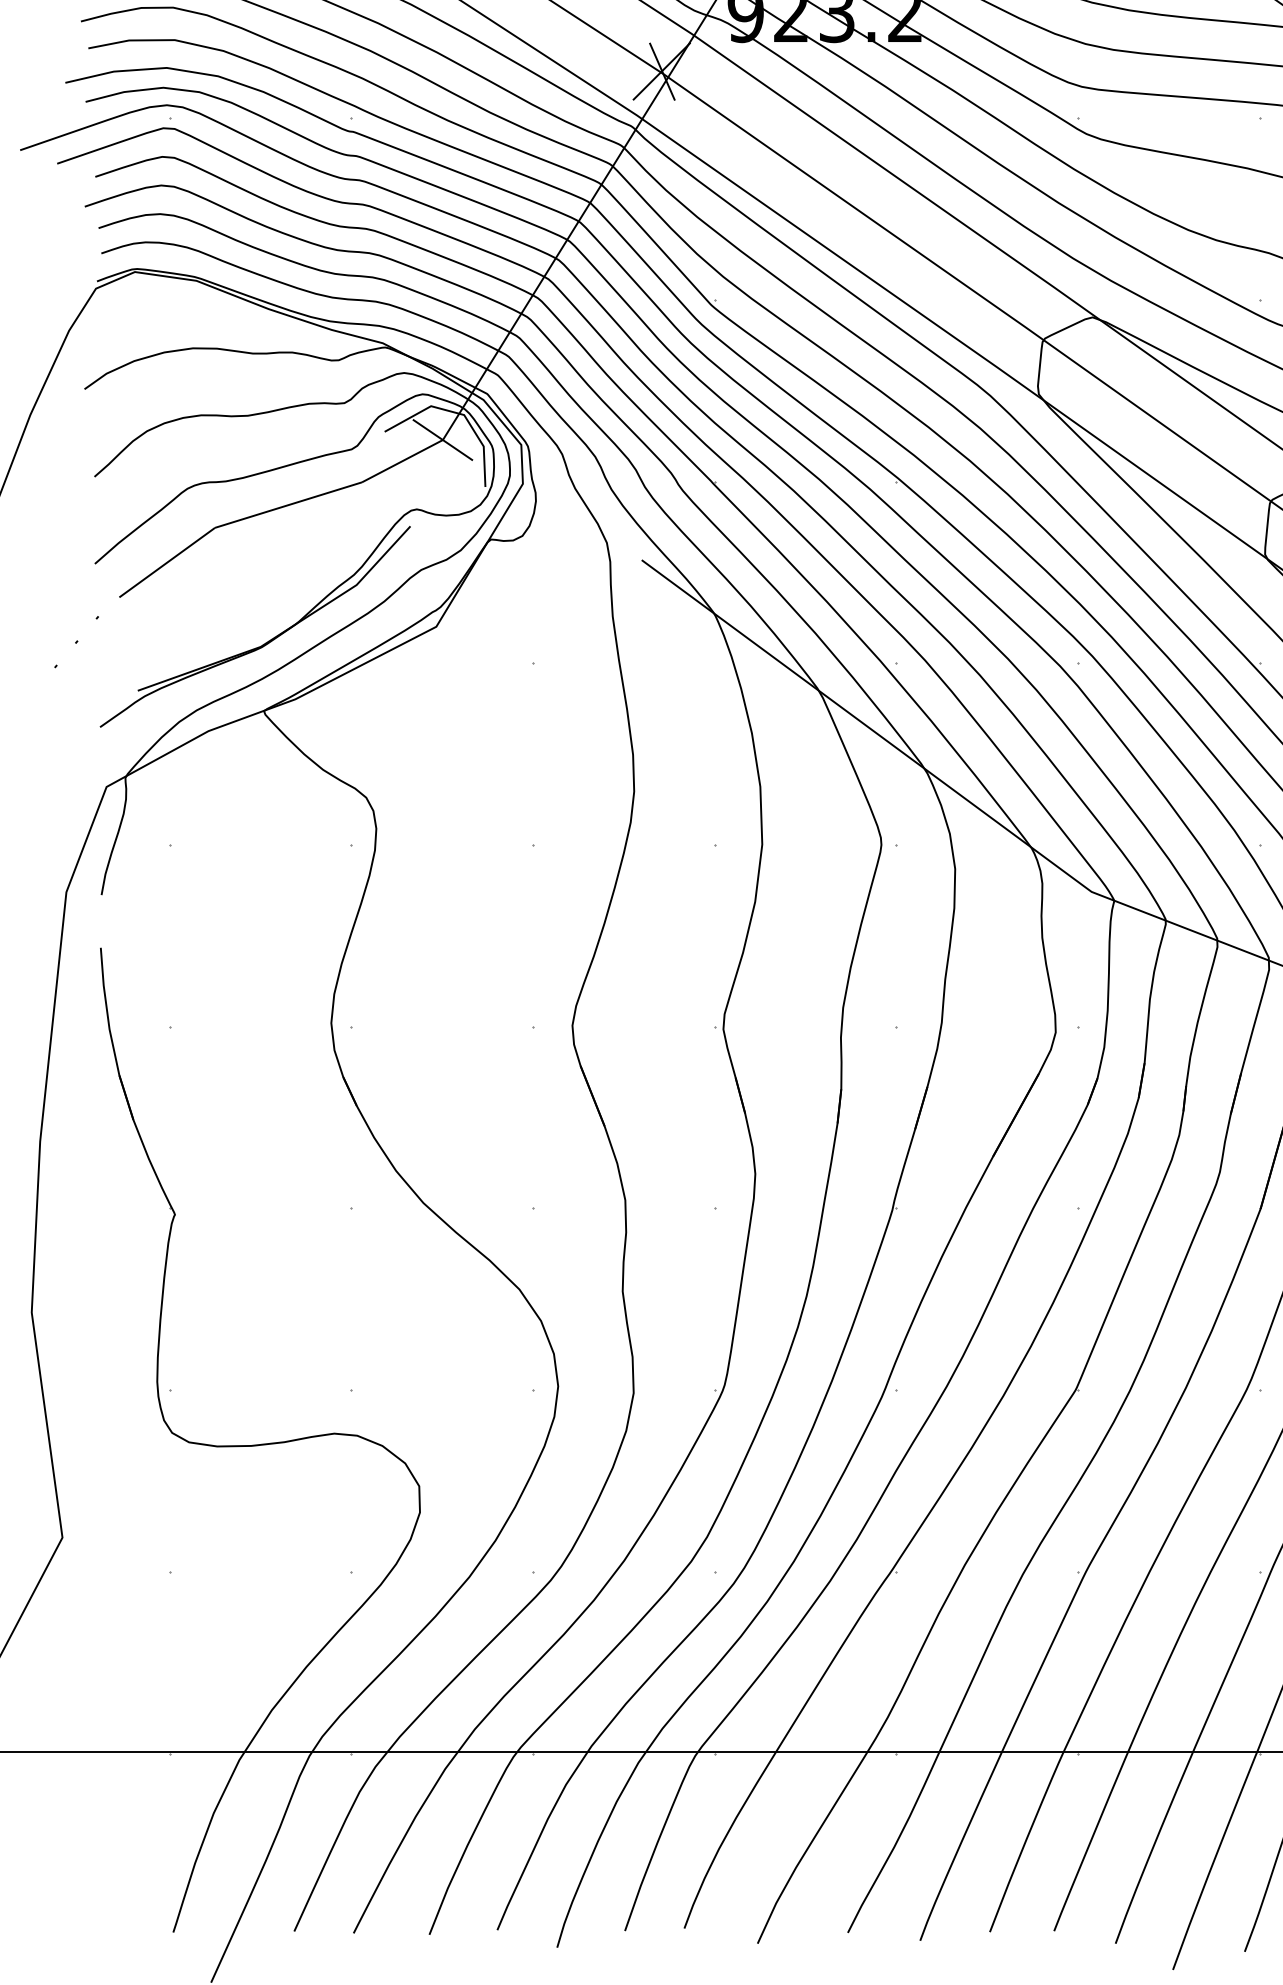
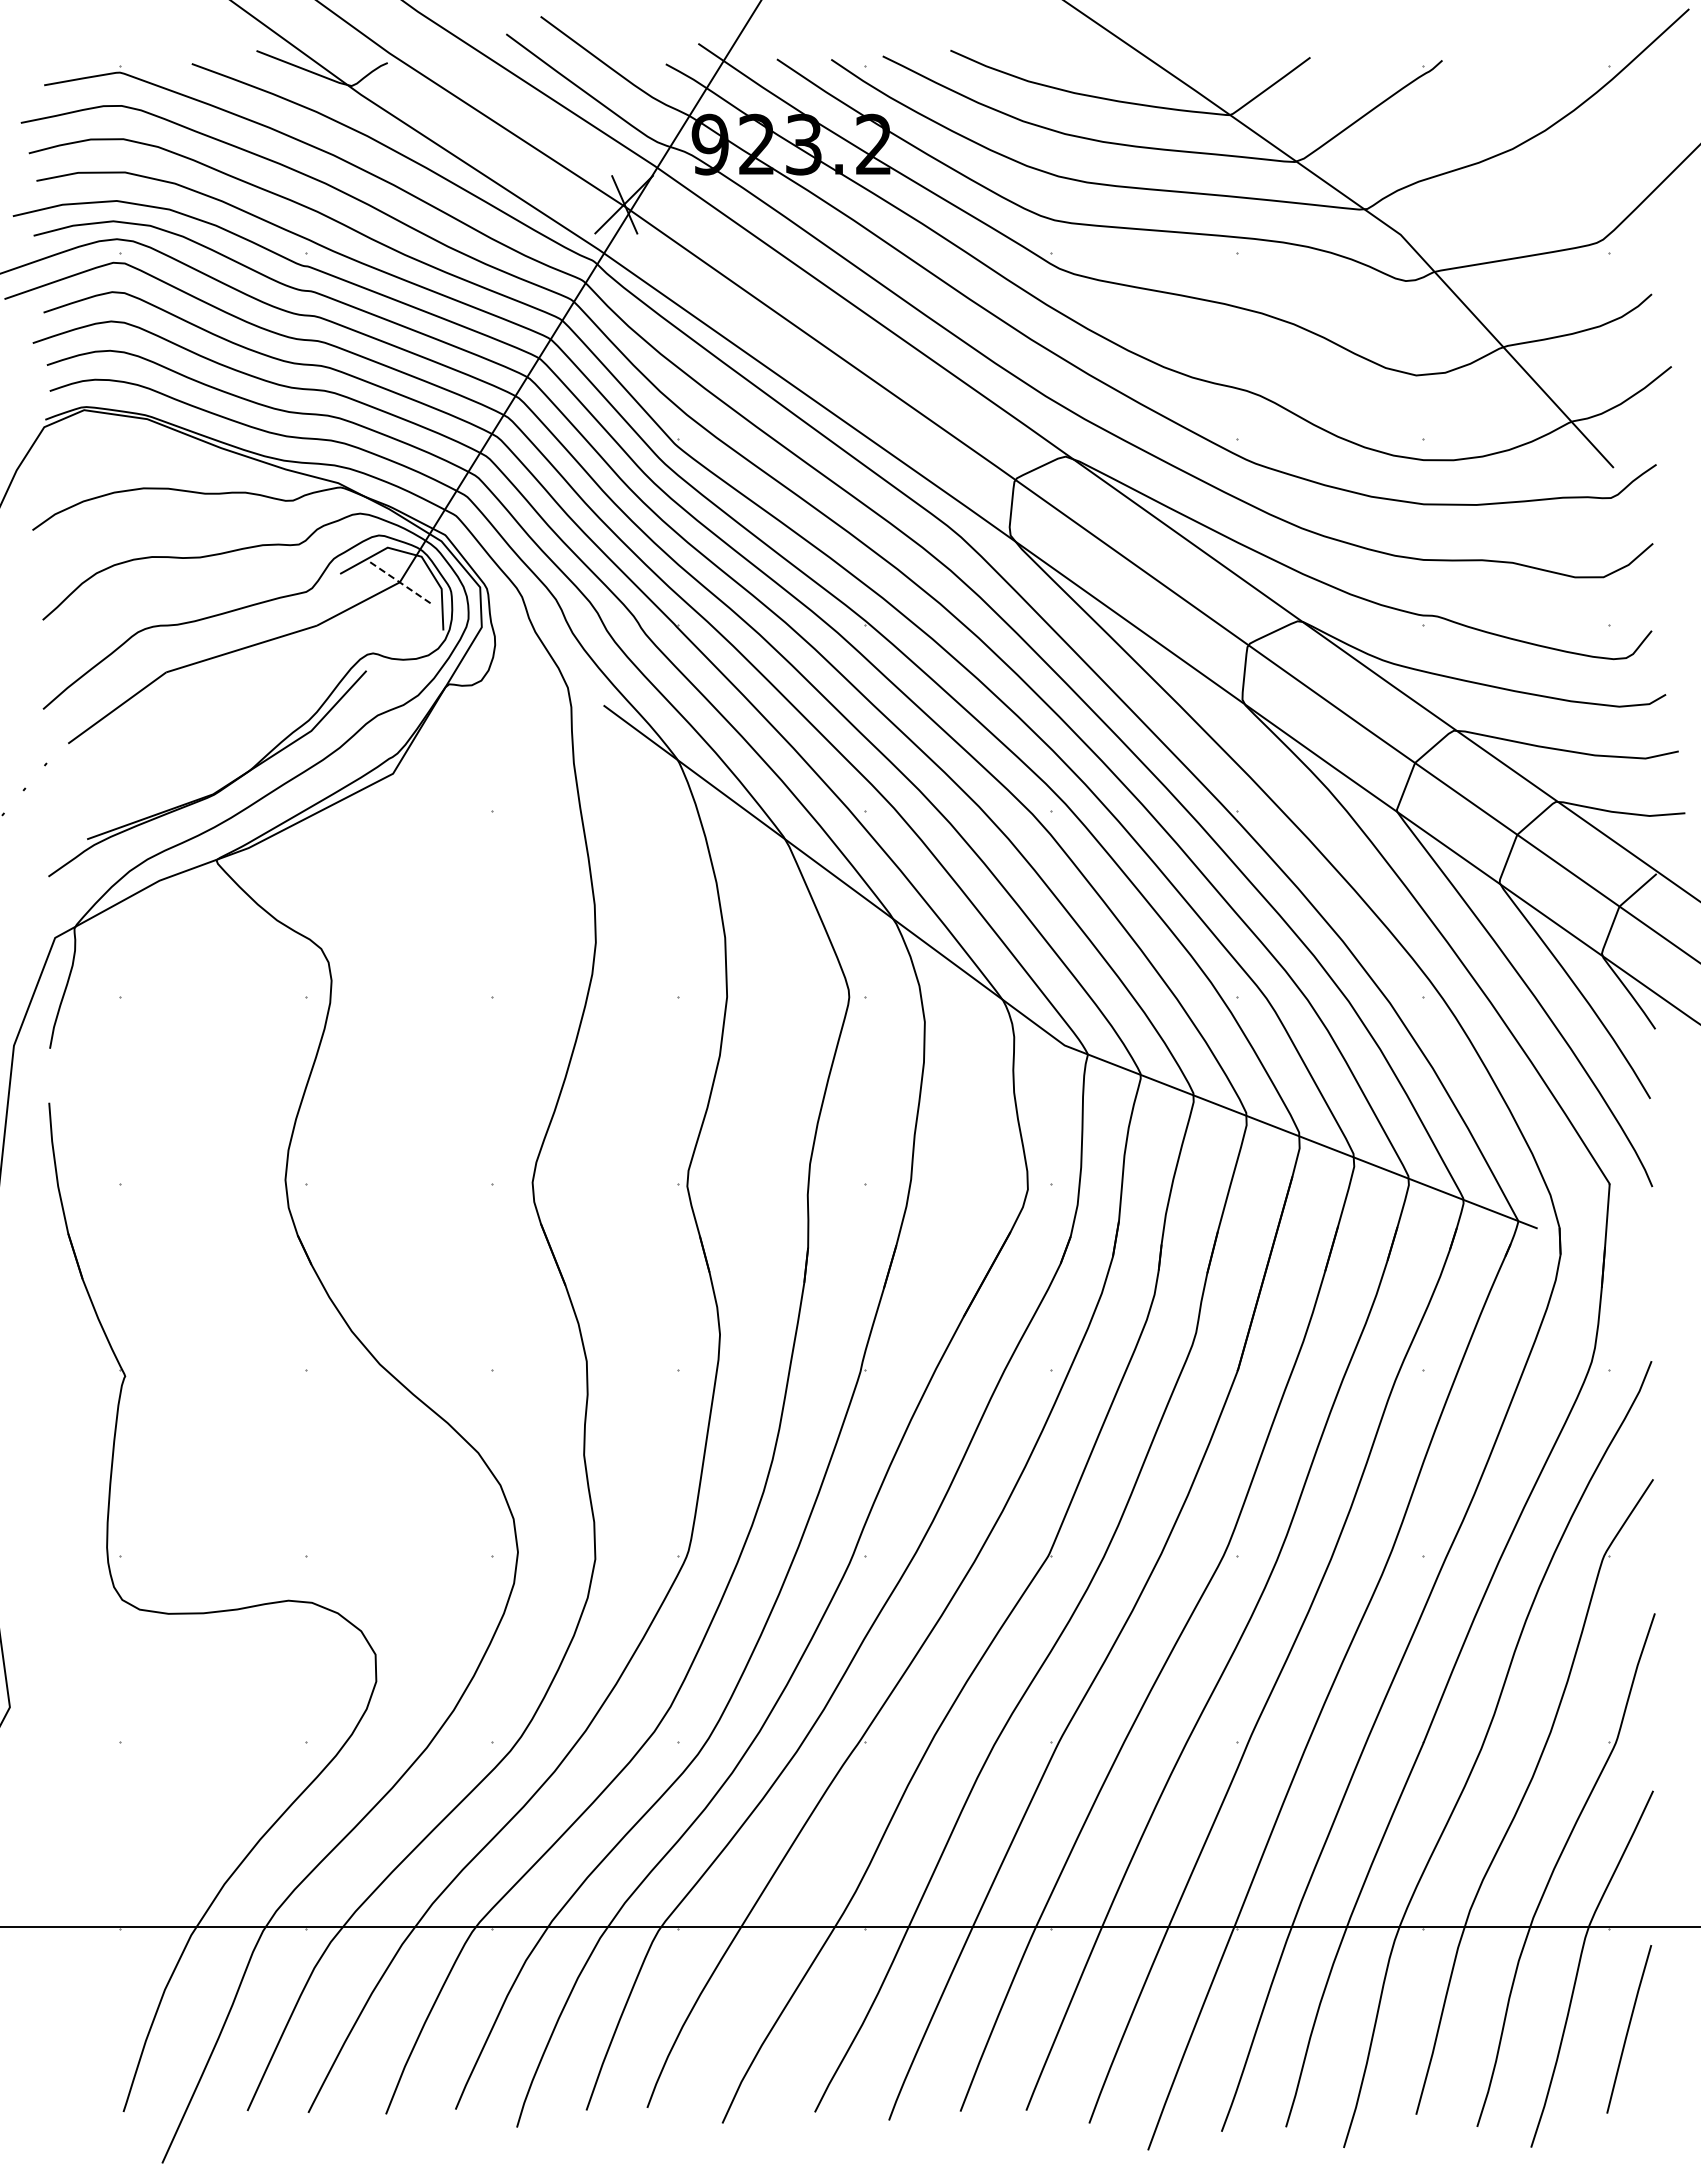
line: (442, 440) -> (399, 582), solid -> dashed

